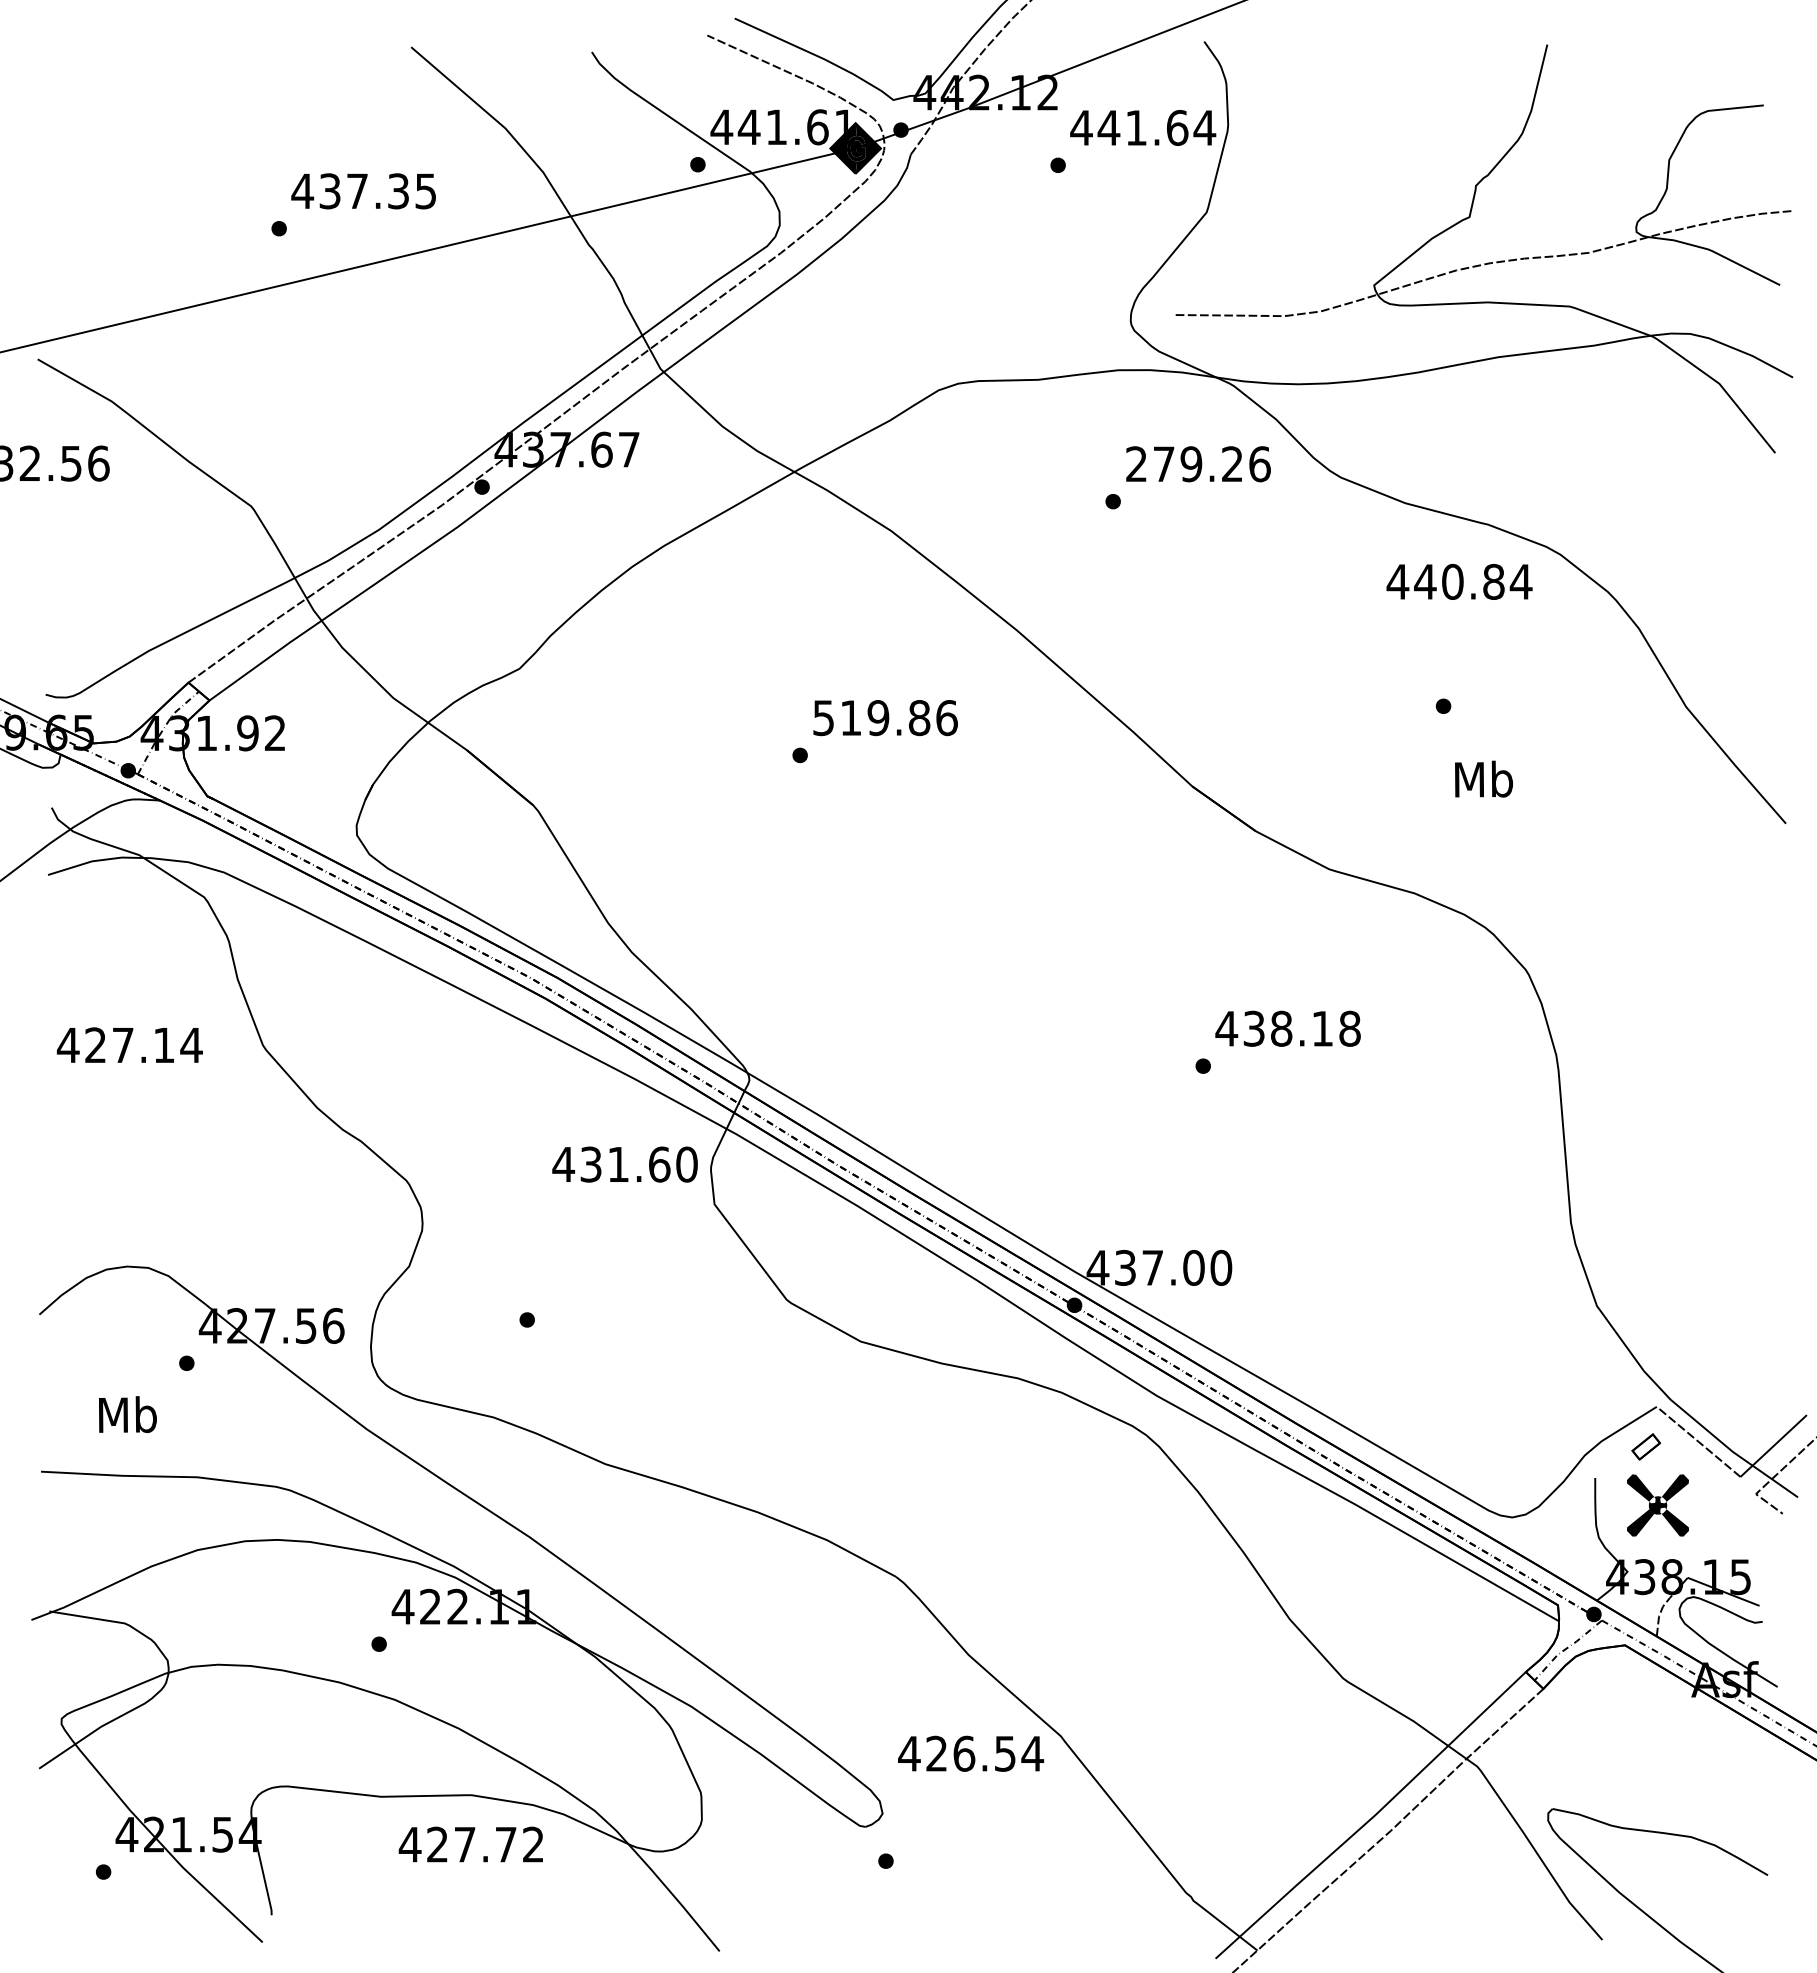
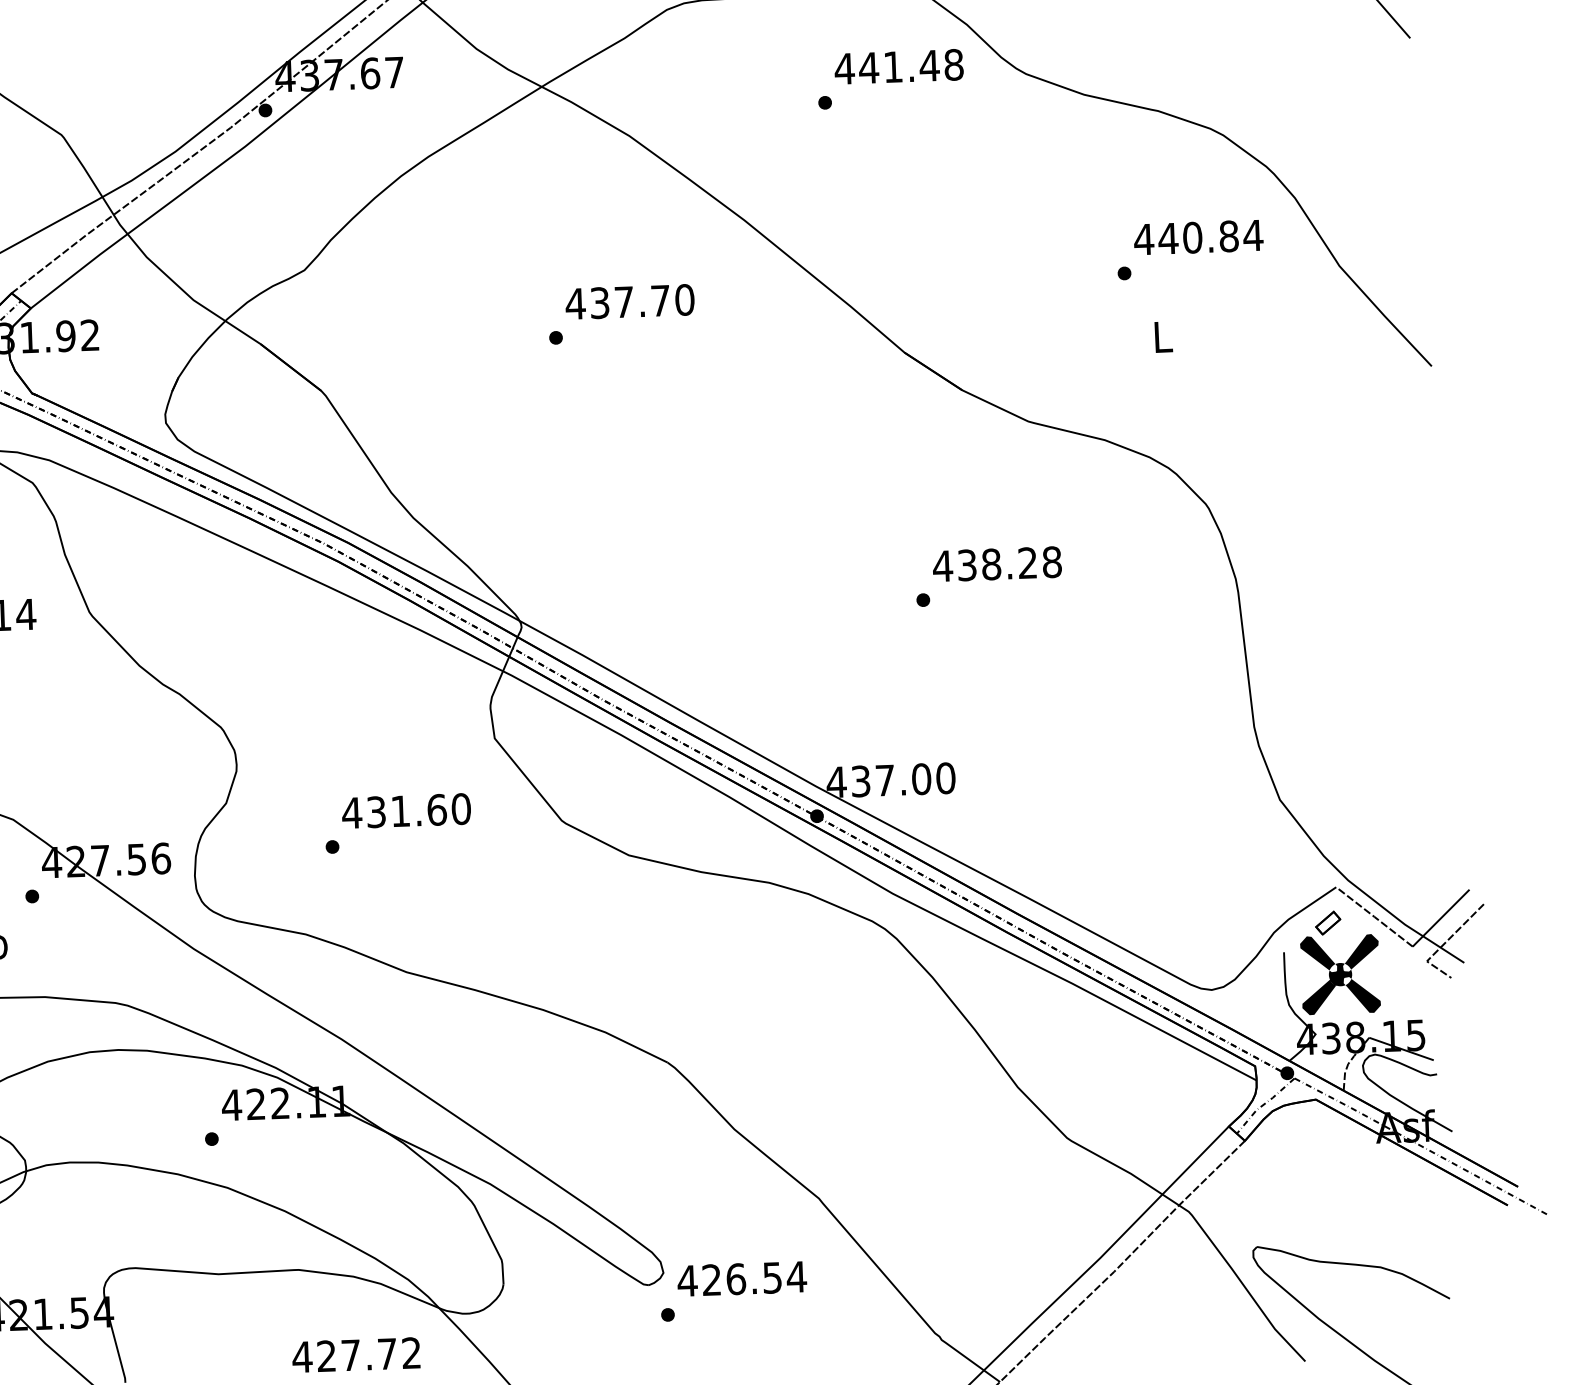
text: (1197, 464) -> (898, 67), 279.26 -> 441.48
text: (1459, 581) -> (1198, 237), moved
text: (884, 718) -> (629, 302), 519.86 -> 437.70
text: (1484, 778) -> (1163, 336), Mb -> L
text: (1322, 1028) -> (1027, 562), 438.18 -> 438.28
text: (624, 1164) -> (405, 811), moved
part: (1657, 1505) -> (1340, 974), size x1.43
text: (971, 1753) -> (742, 1278), moved
text: (470, 1844) -> (355, 1355), moved

